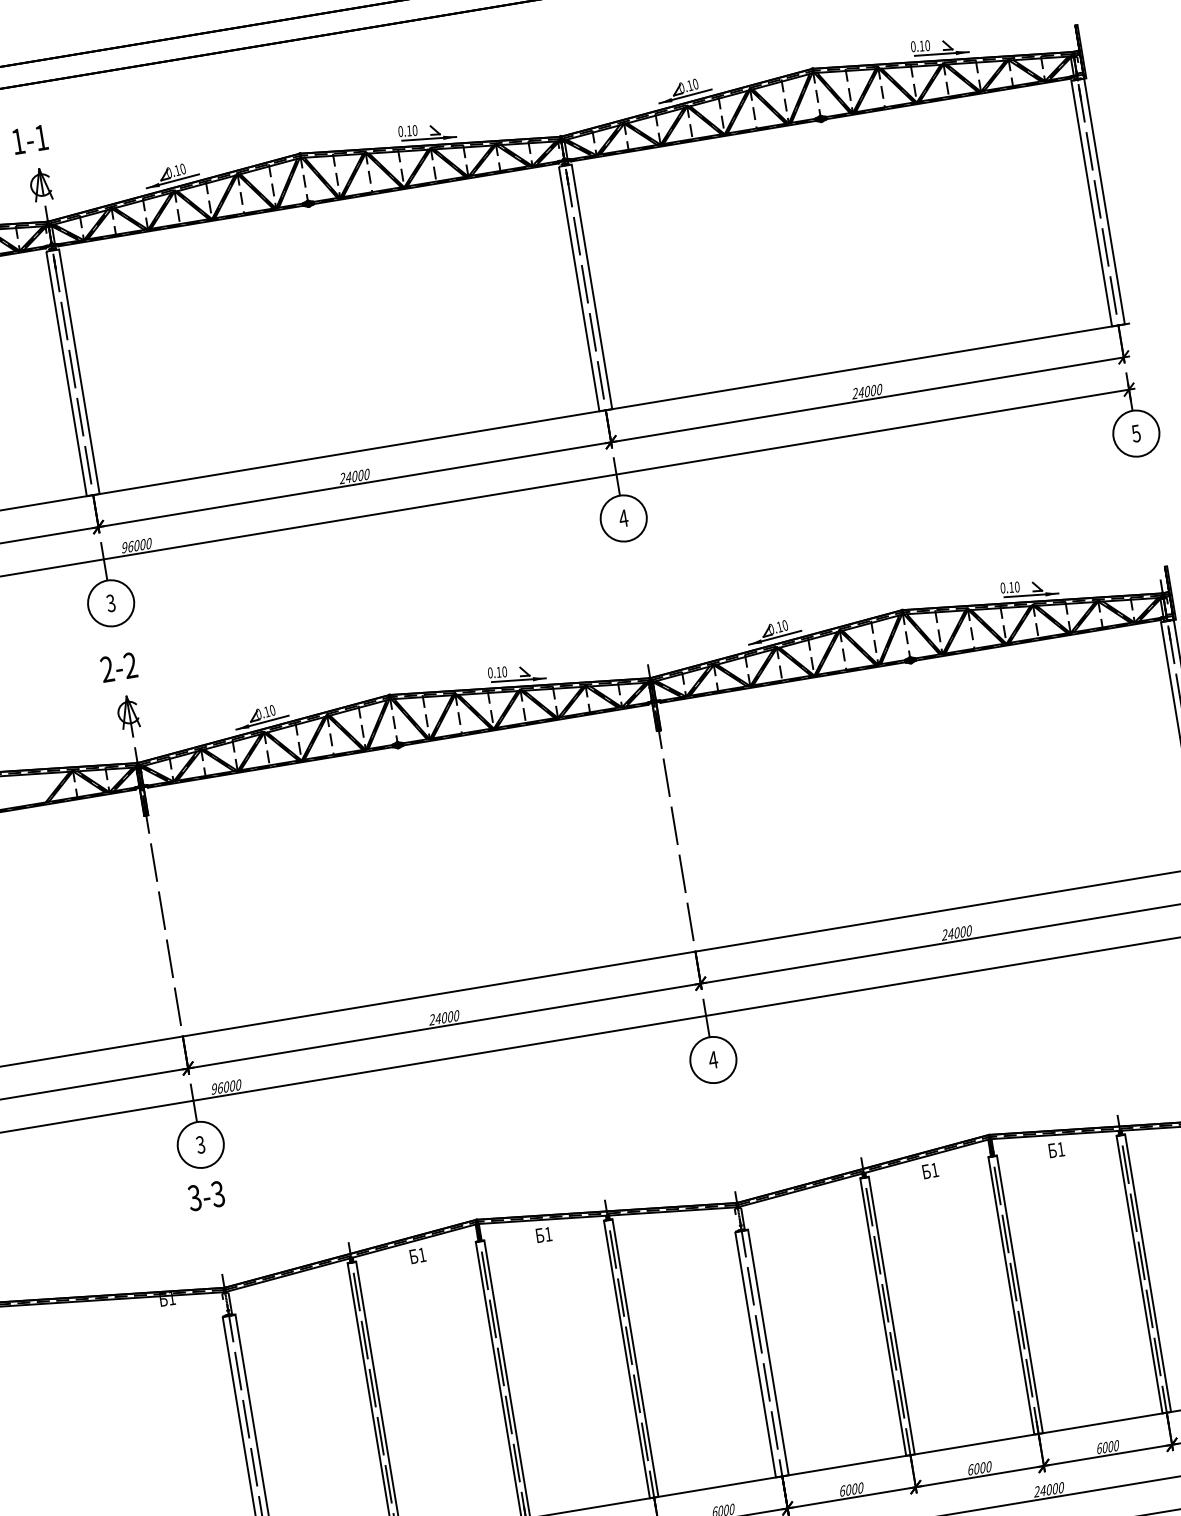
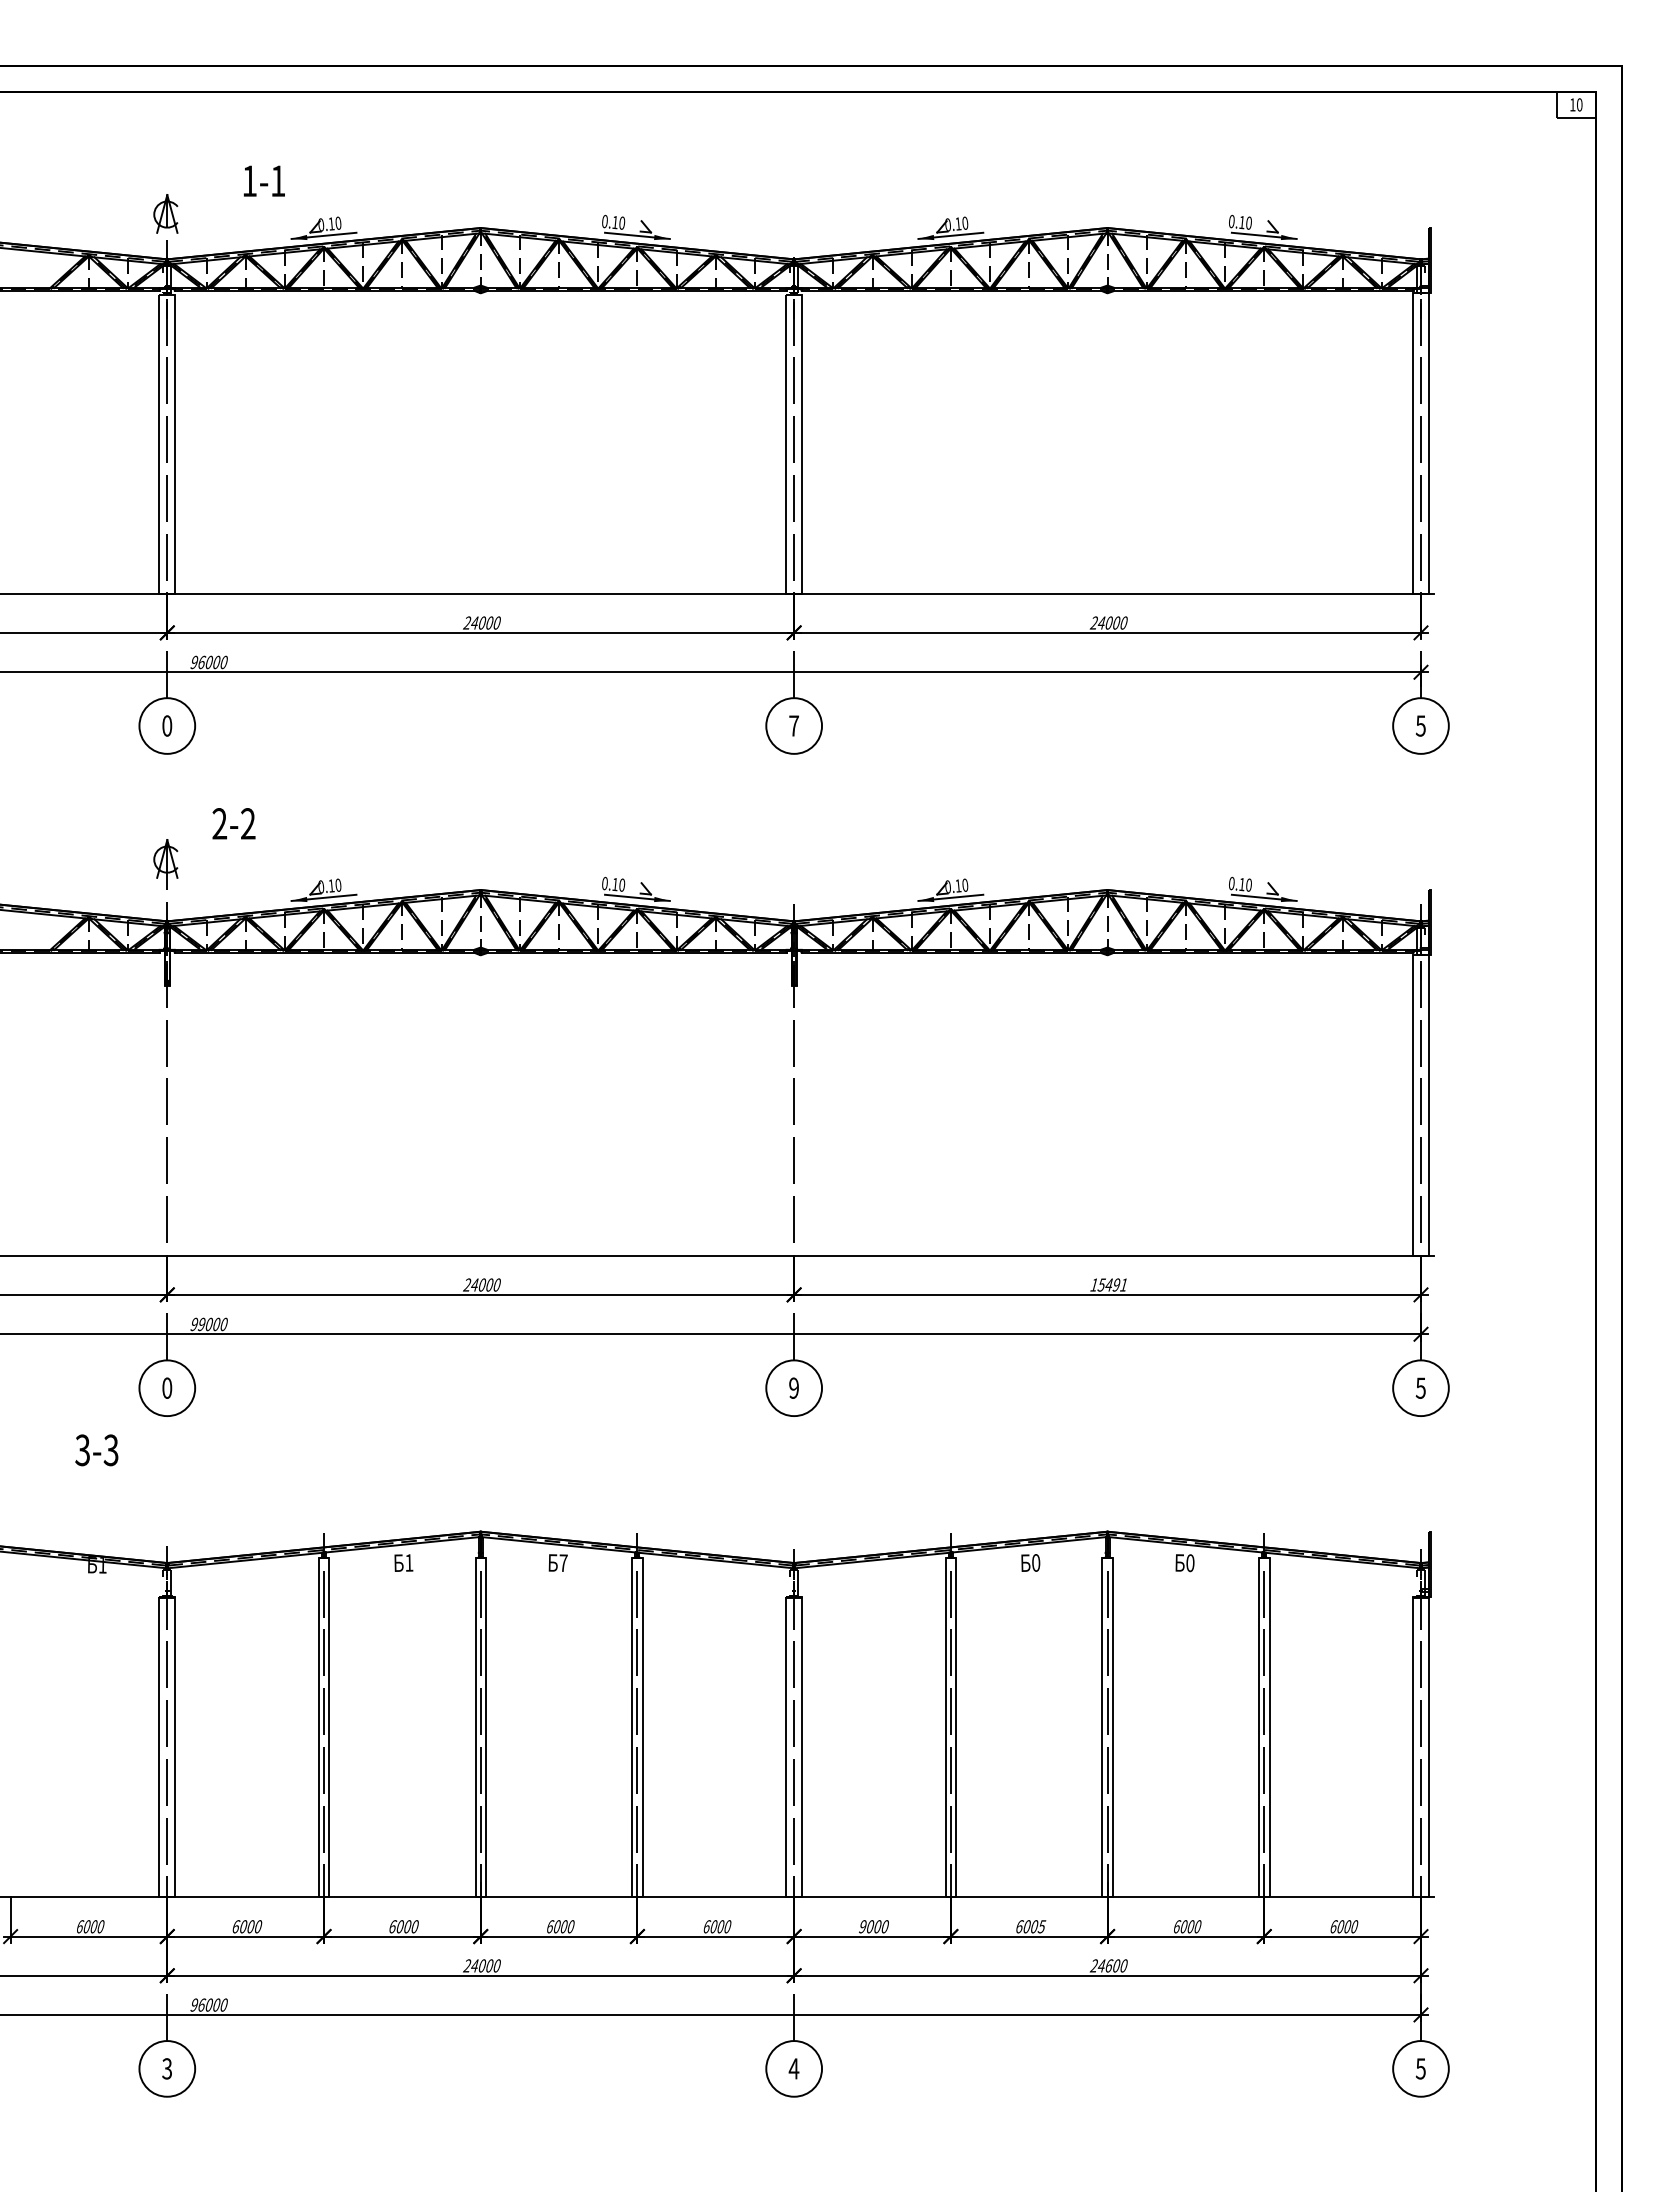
text: (30, 139) -> (264, 180), moved
text: (623, 518) -> (793, 725), 4 -> 7
text: (111, 602) -> (167, 725), 3 -> 0
text: (118, 667) -> (233, 823), moved
text: (956, 932) -> (1108, 1284), 24000 -> 15491
text: (712, 1059) -> (793, 1387), 4 -> 9
text: (220, 1087) -> (202, 1324), 96000 -> 99000
text: (200, 1144) -> (167, 1387), 3 -> 0
text: (1061, 1149) -> (1190, 1563), 1 -> 0
text: (935, 1169) -> (1036, 1562), 1 -> 0
text: (206, 1196) -> (96, 1450), moved
text: (548, 1233) -> (563, 1562), 1 -> 7
text: (988, 1466) -> (1041, 1926), 6000 -> 6005
text: (1049, 1489) -> (1109, 1965), 24000 -> 24600
text: (842, 1490) -> (863, 1926), 6000 -> 9000

